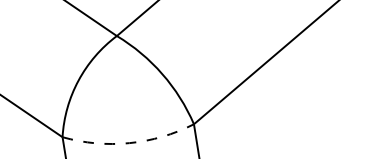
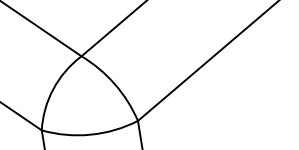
arc: (129, 142) -> (90, 134), dashed -> solid

